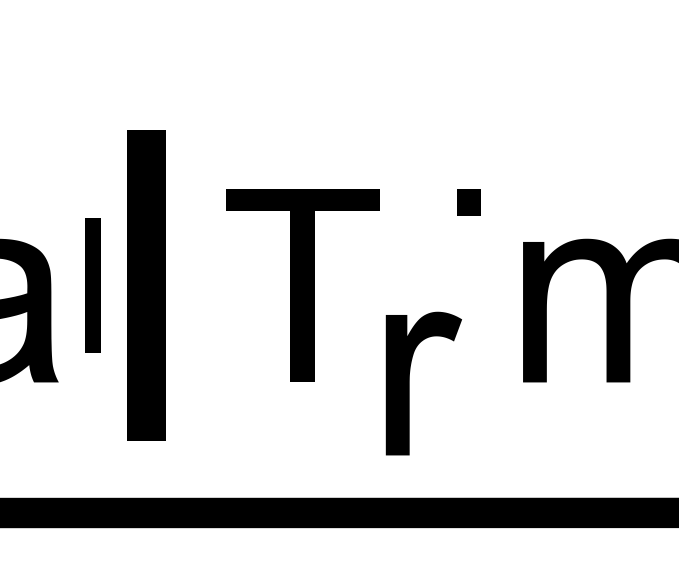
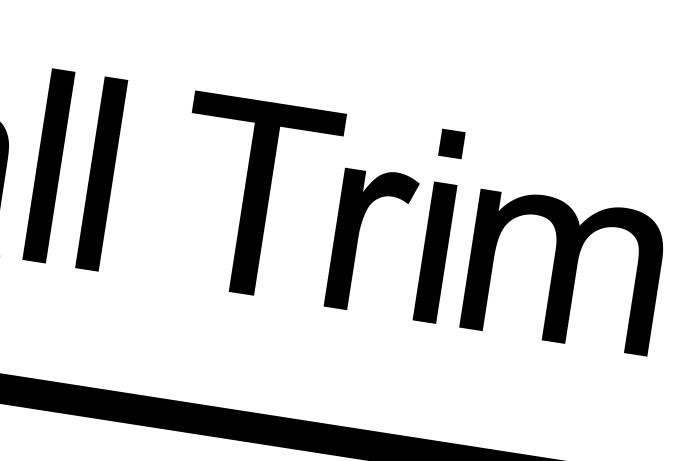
part: (468, 202) -> (451, 144), moved
part: (92, 285) -> (48, 165), size x1.43
part: (145, 285) -> (100, 173), size x0.62
fill: (487, 311) -> (434, 251), added
part: (409, 383) -> (357, 239), moved

